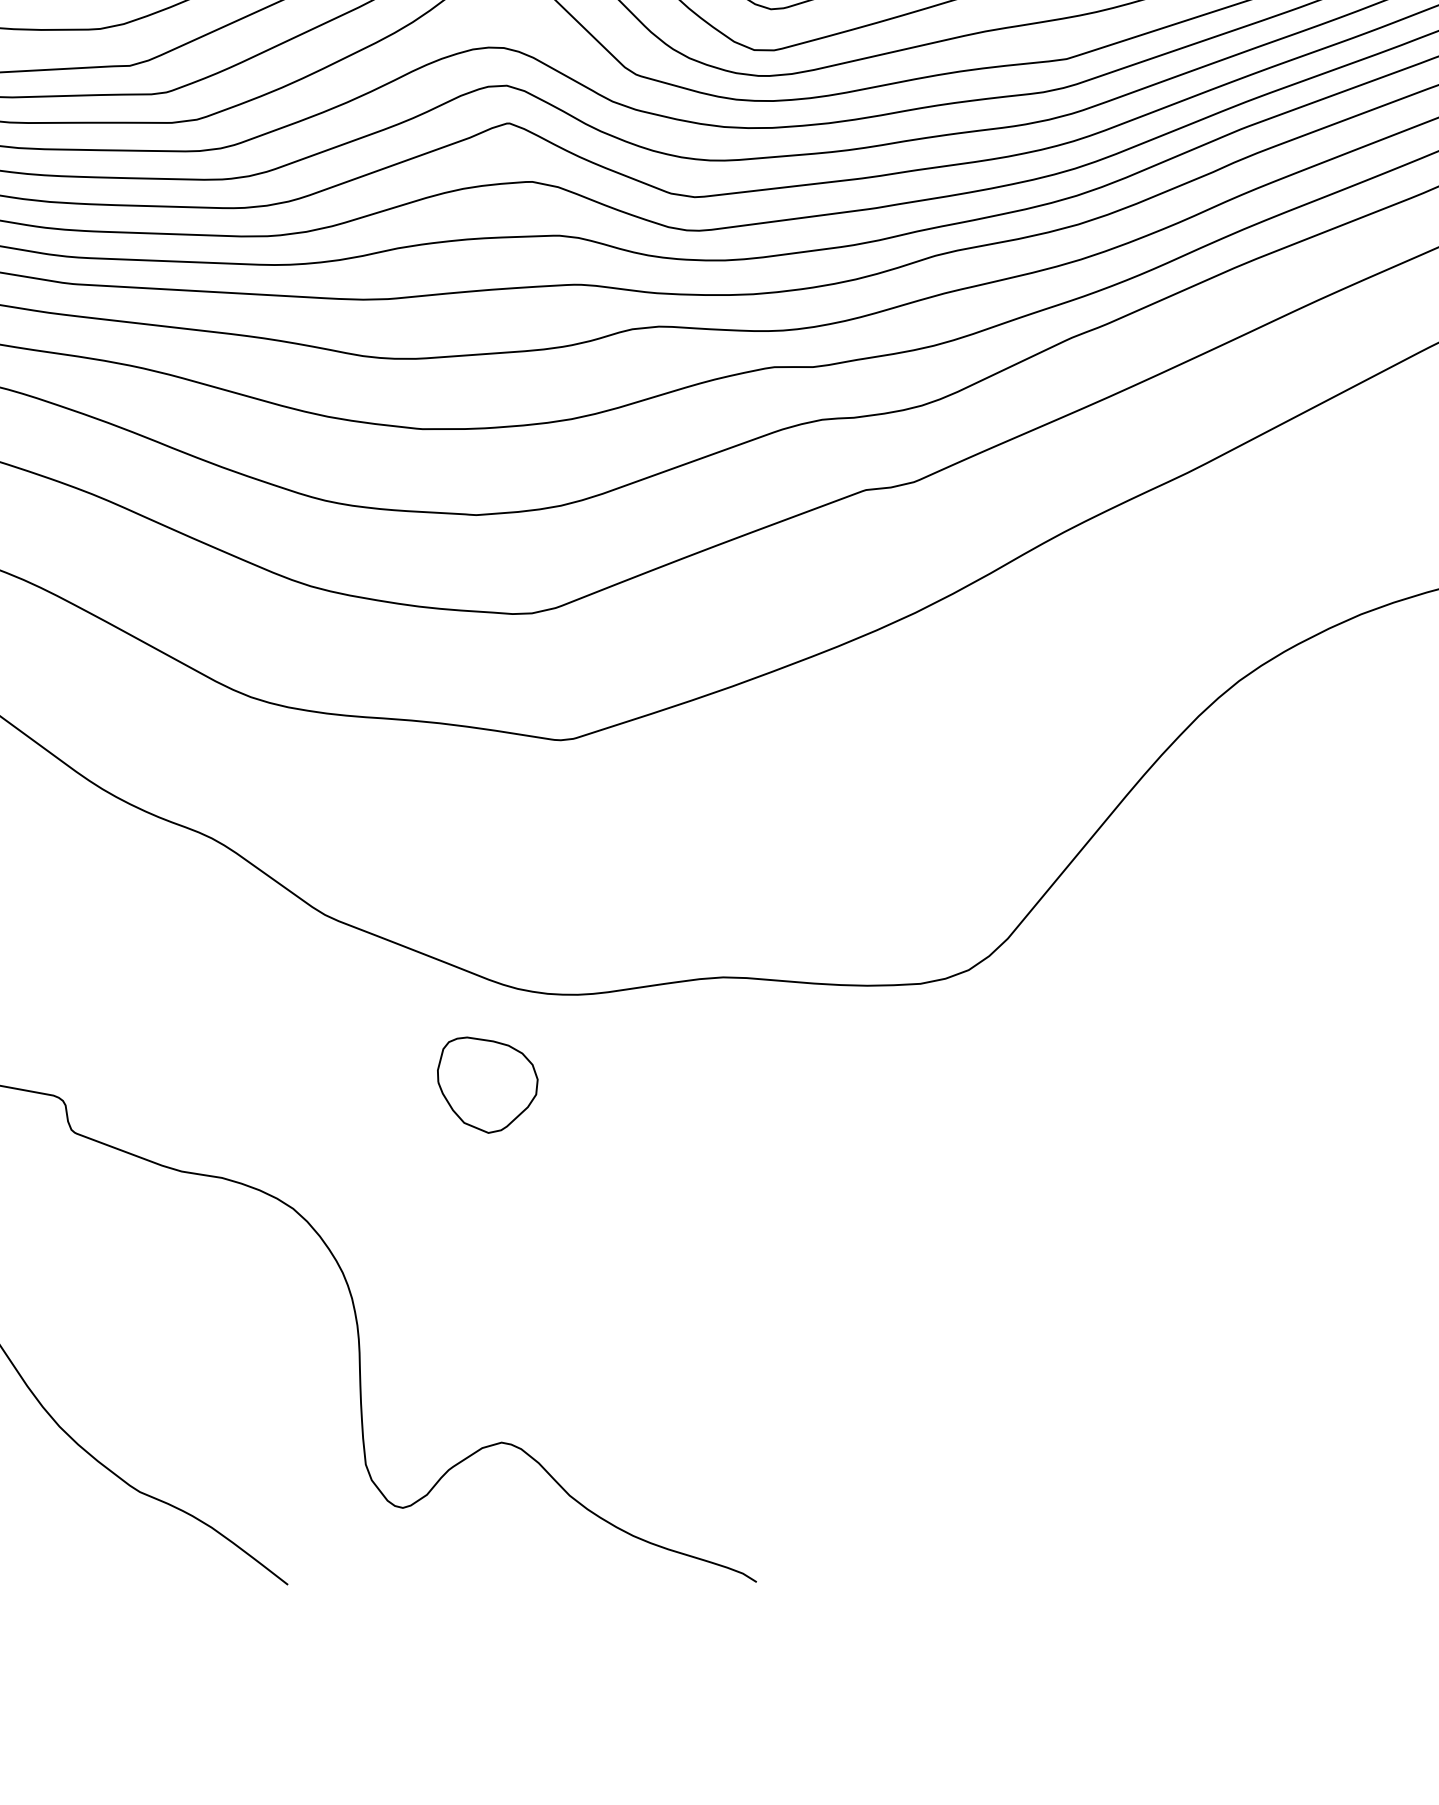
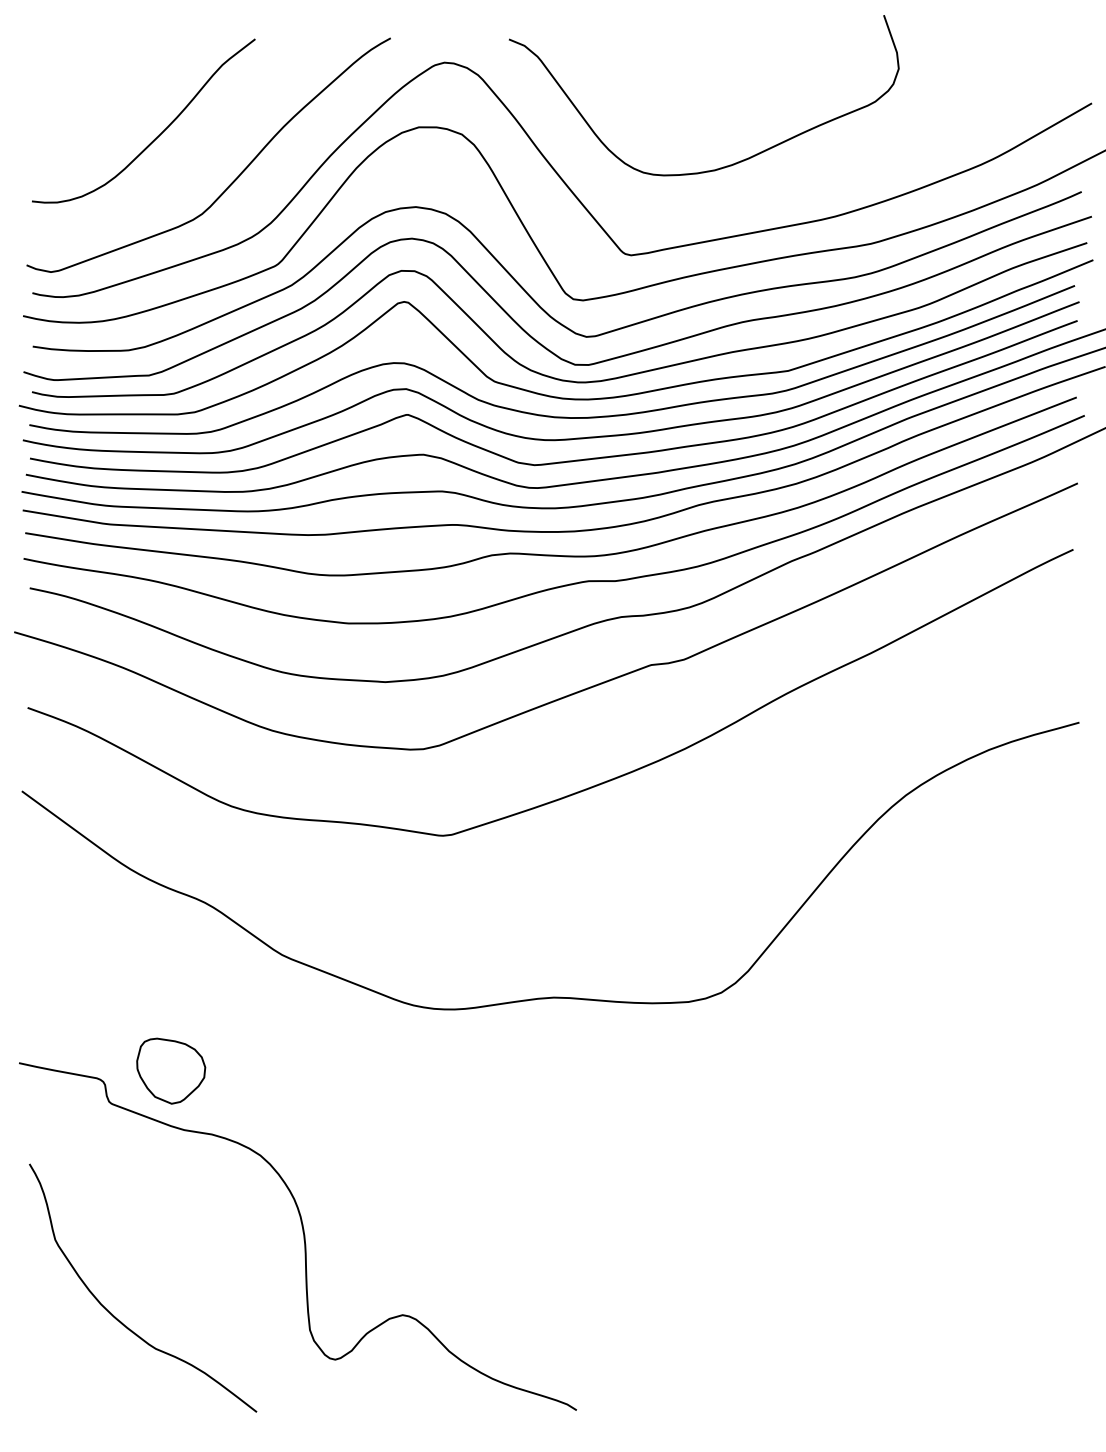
part: (488, 1084) -> (171, 1070), moved

